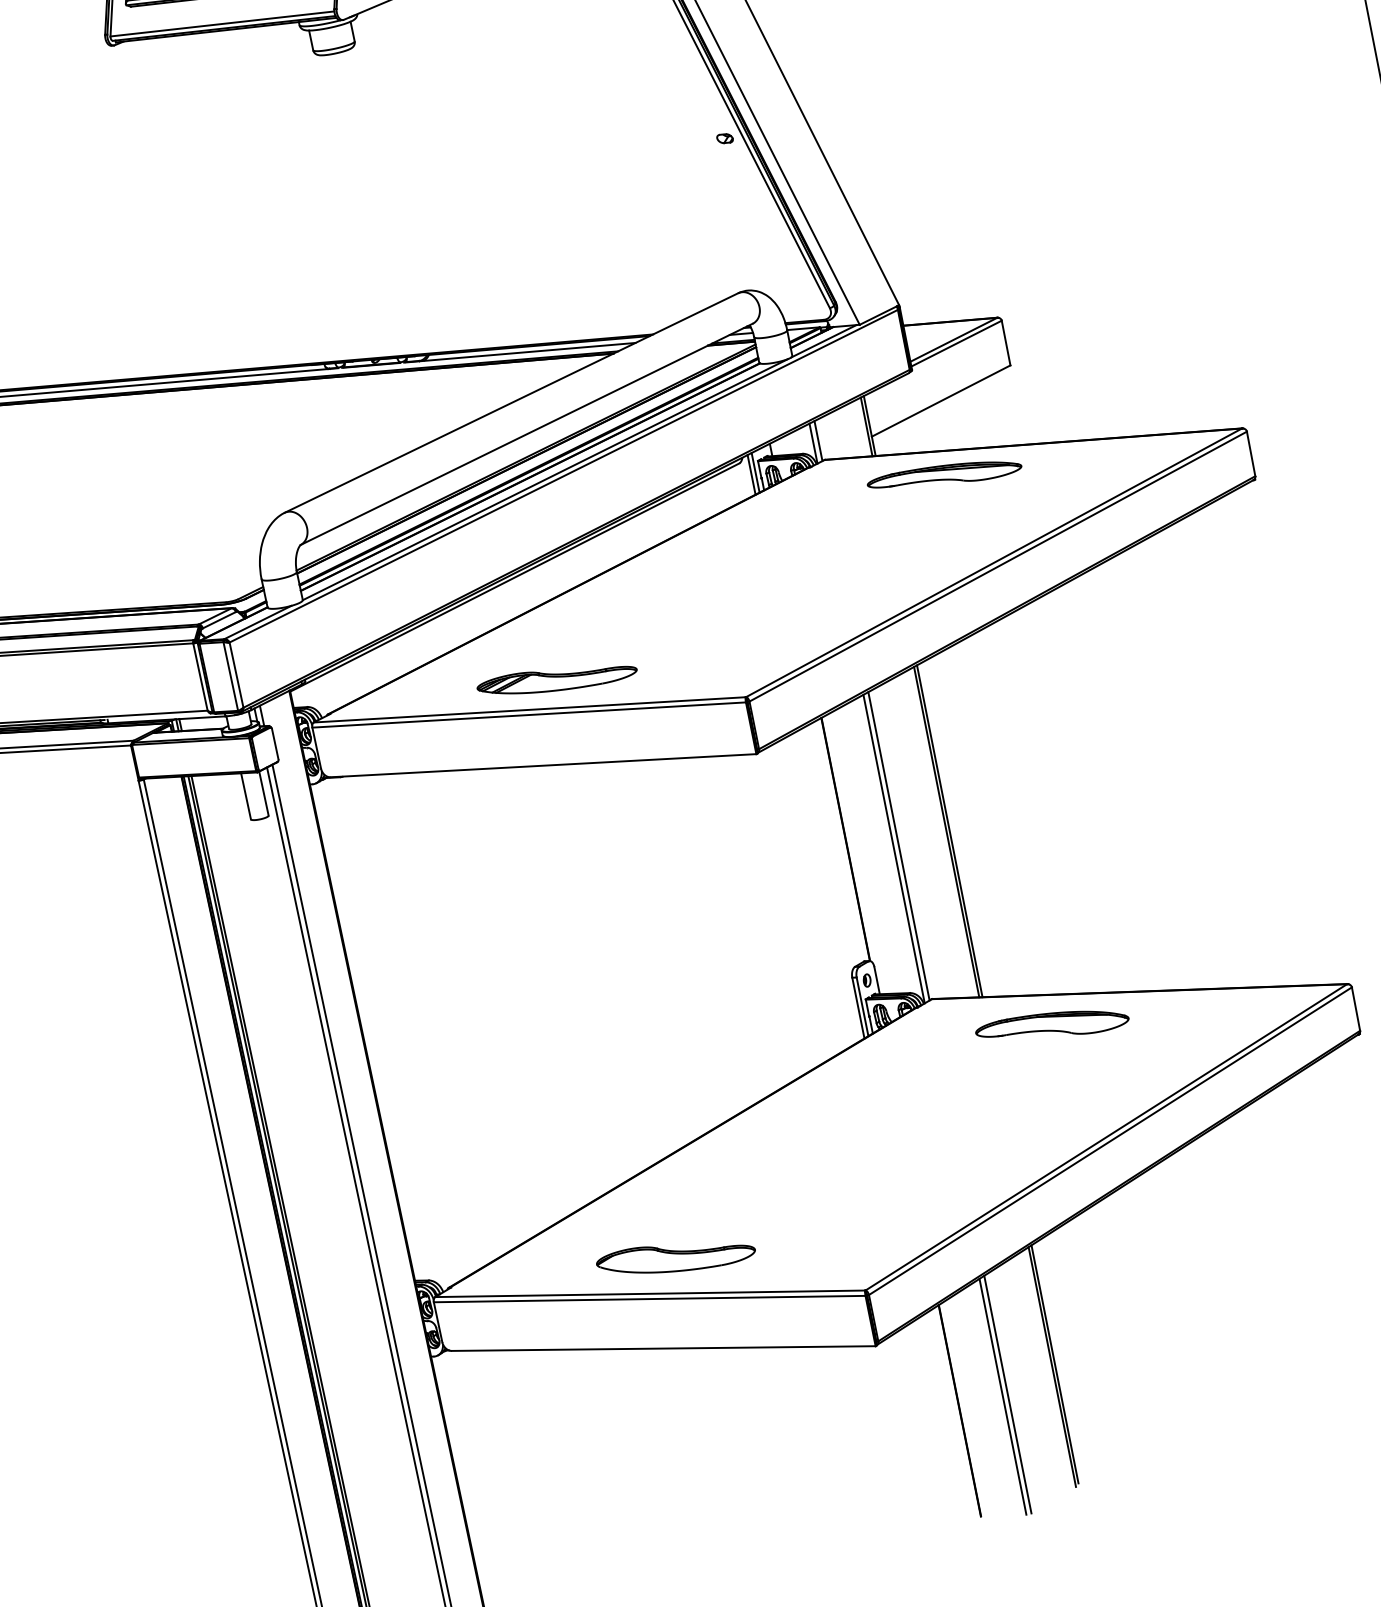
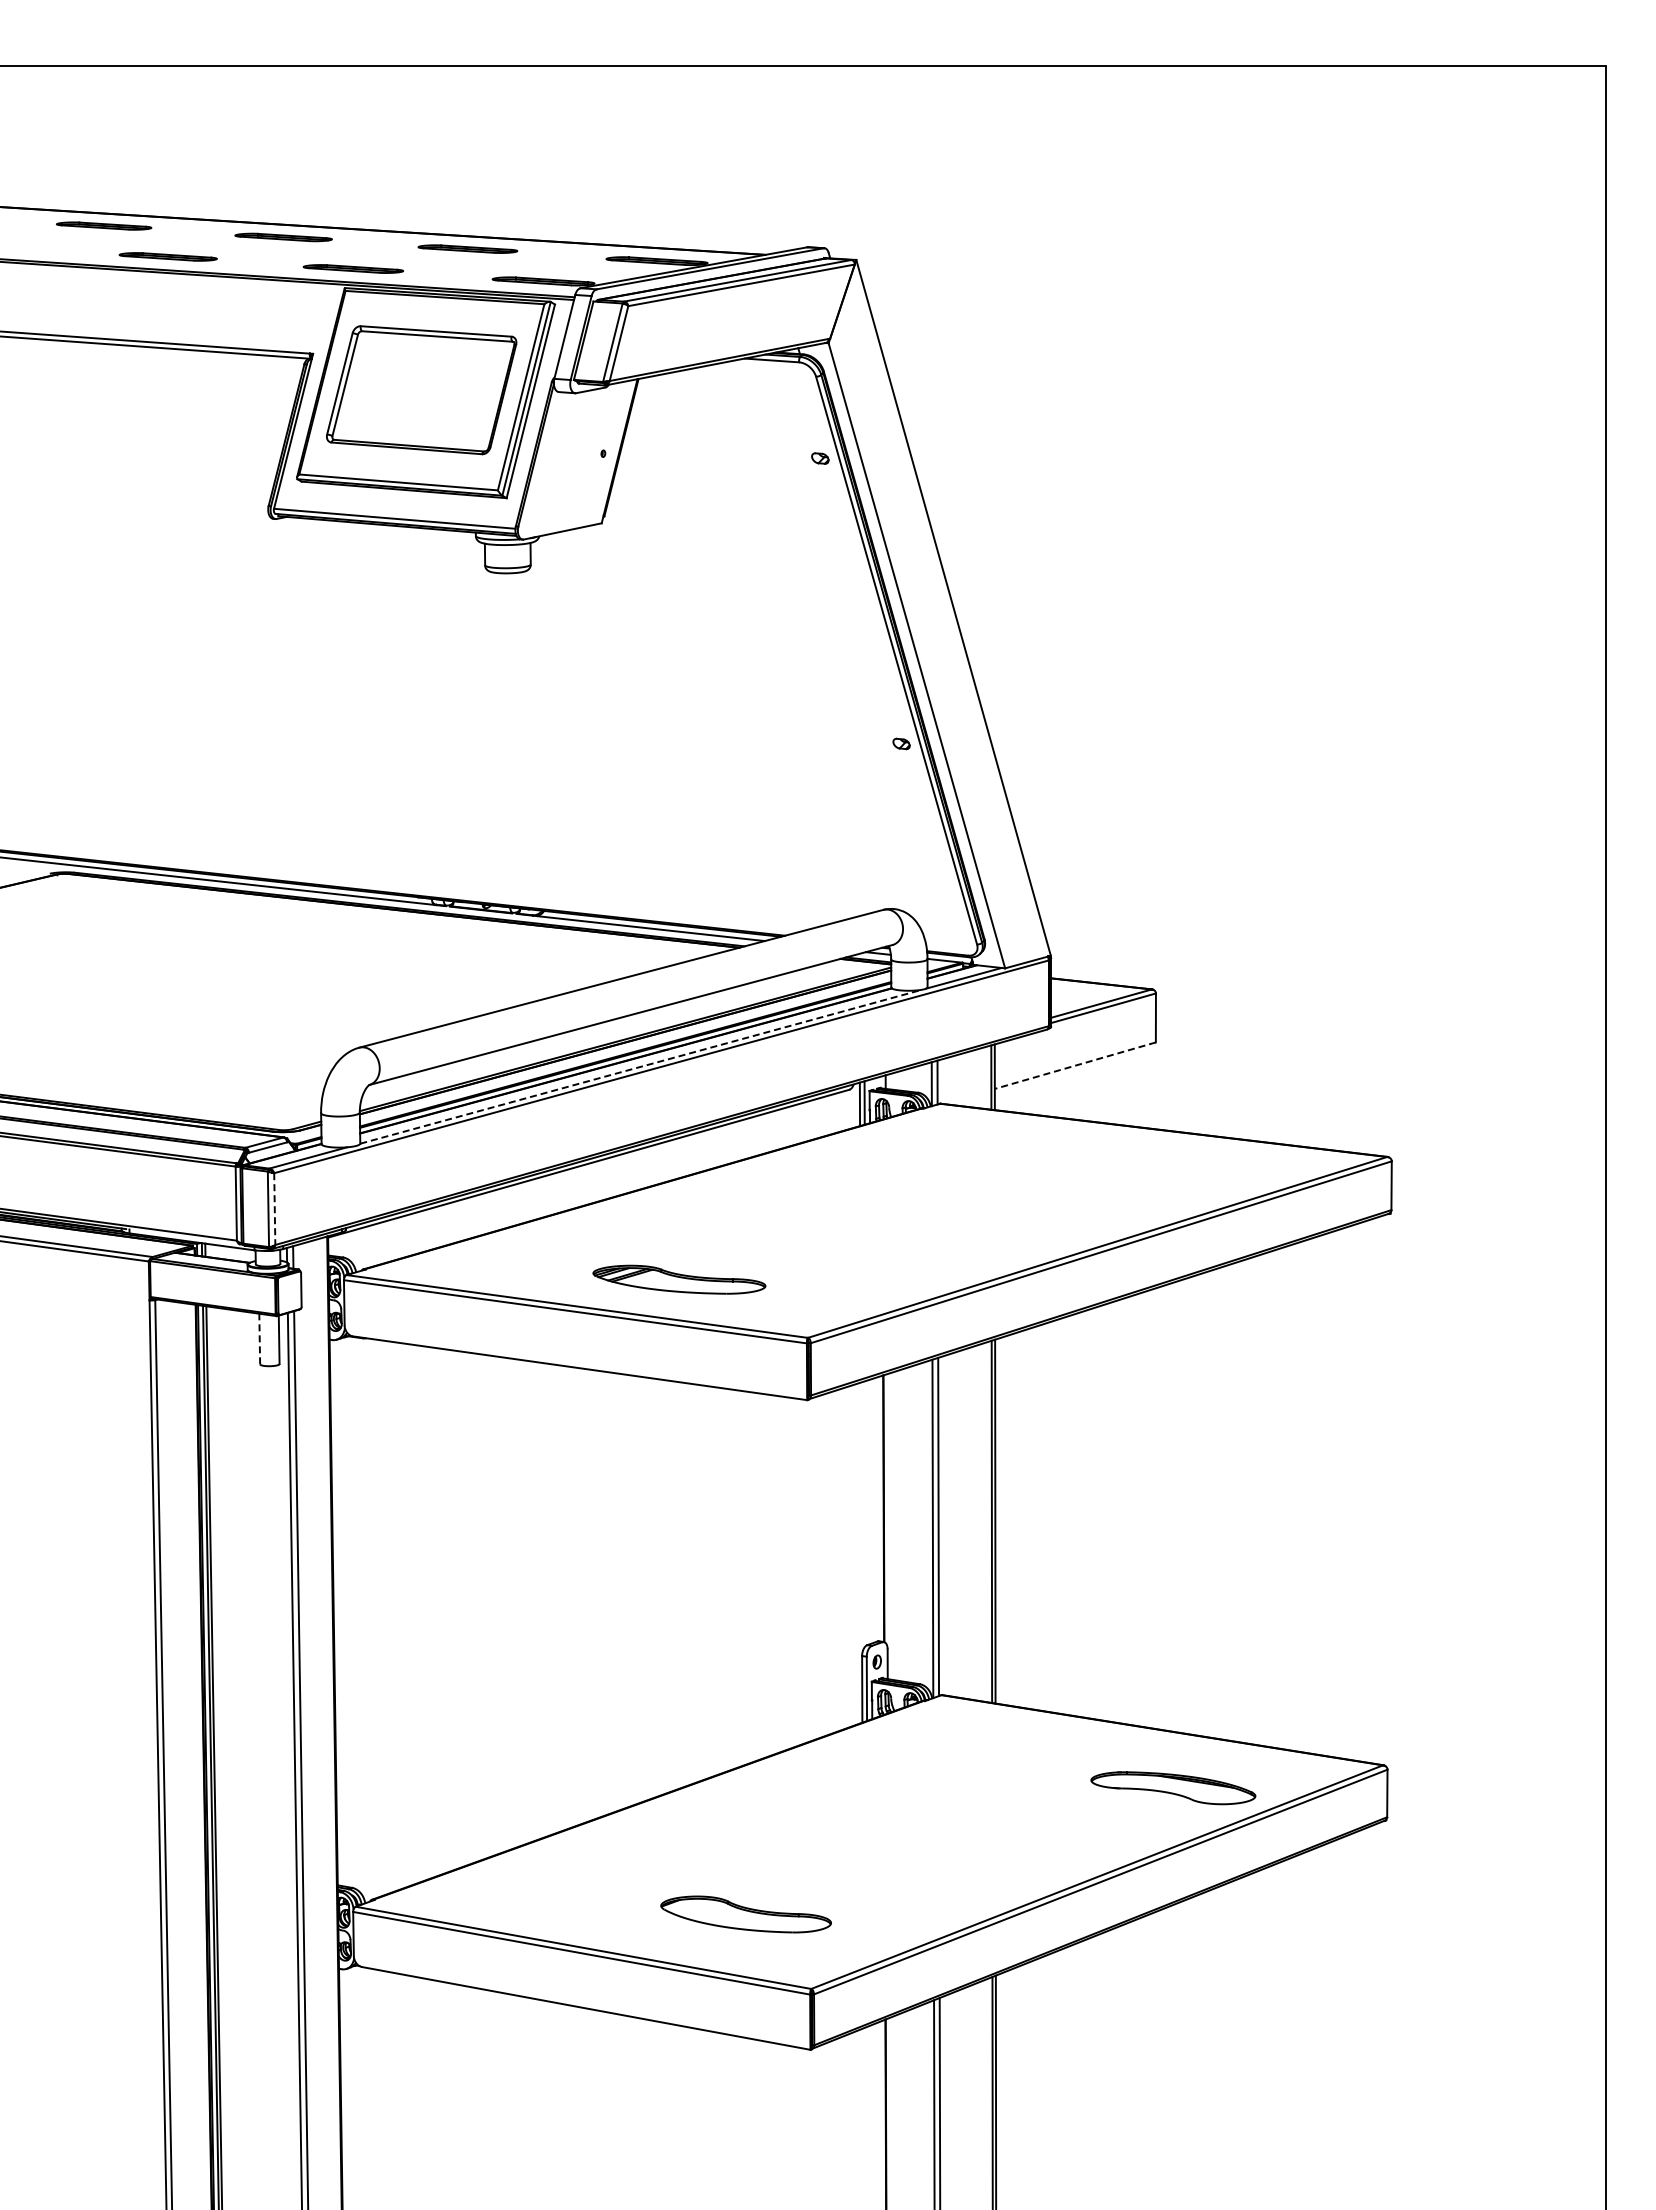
line: (941, 400) -> (1075, 1065), solid -> dashed
part: (944, 475) -> (1063, 1144), removed
line: (545, 479) -> (641, 1066), solid -> dashed
line: (236, 675) -> (274, 1209), solid -> dashed
part: (557, 678) -> (679, 1279), moved
line: (245, 795) -> (259, 1338), solid -> dashed
part: (1052, 1026) -> (1173, 1788), moved
part: (675, 1257) -> (745, 1914), moved

